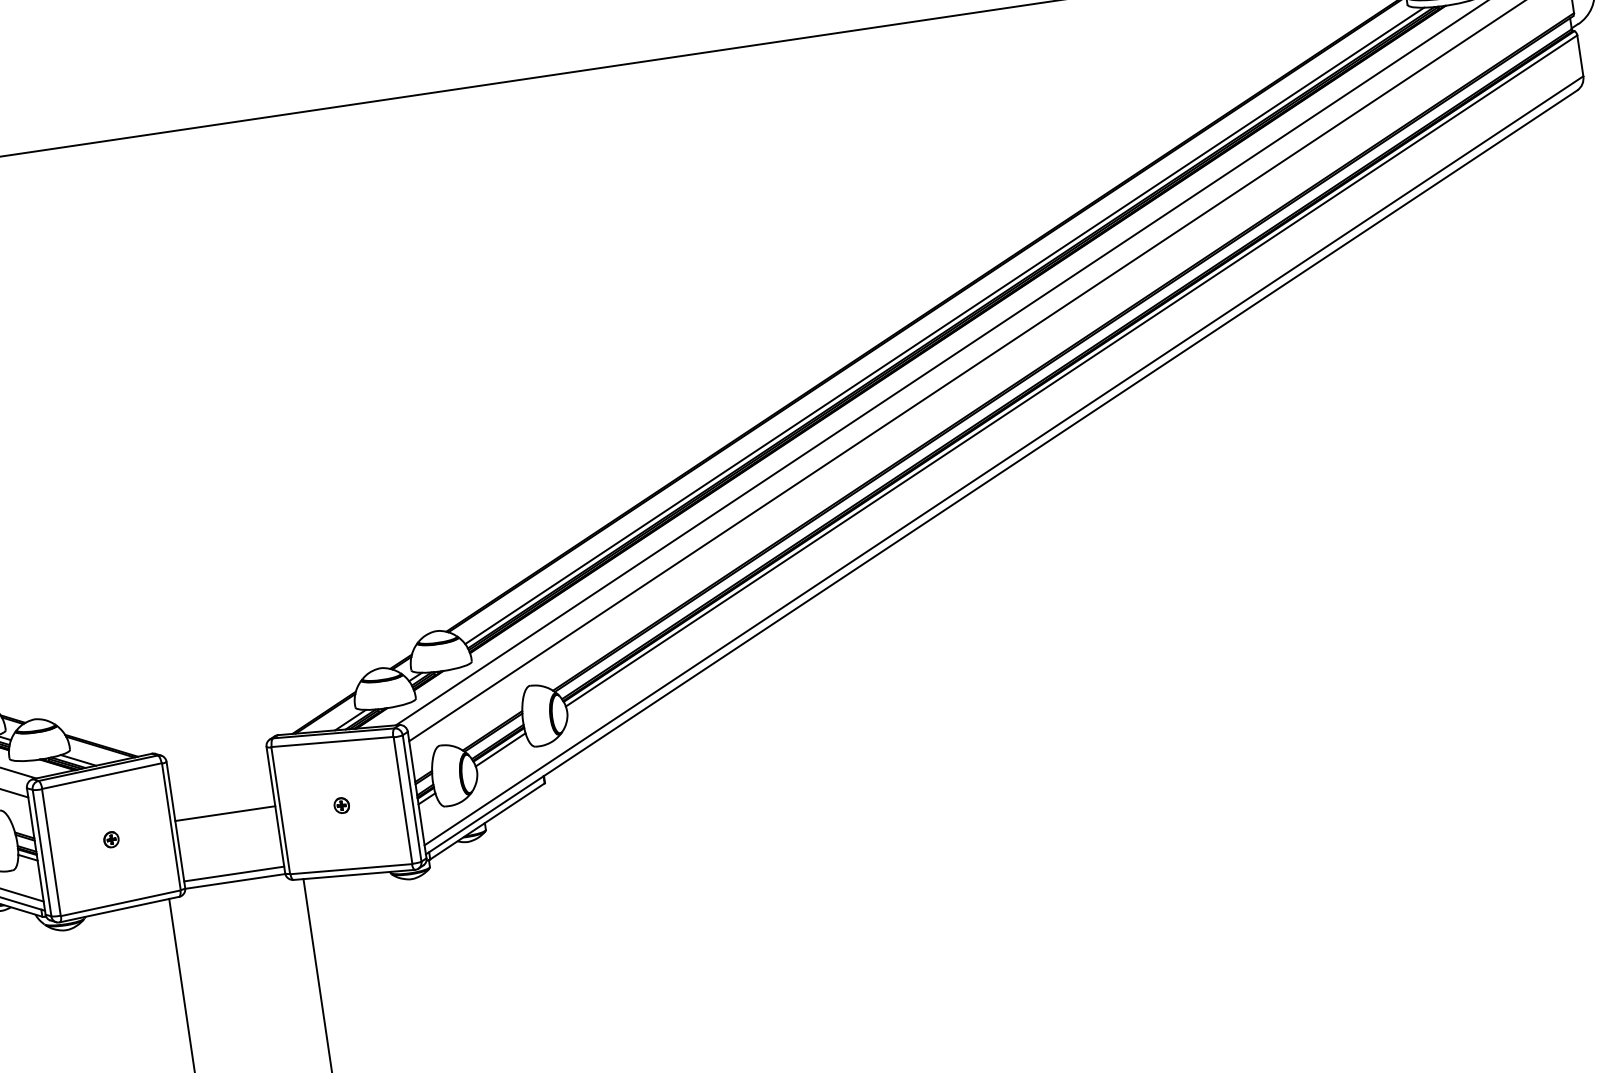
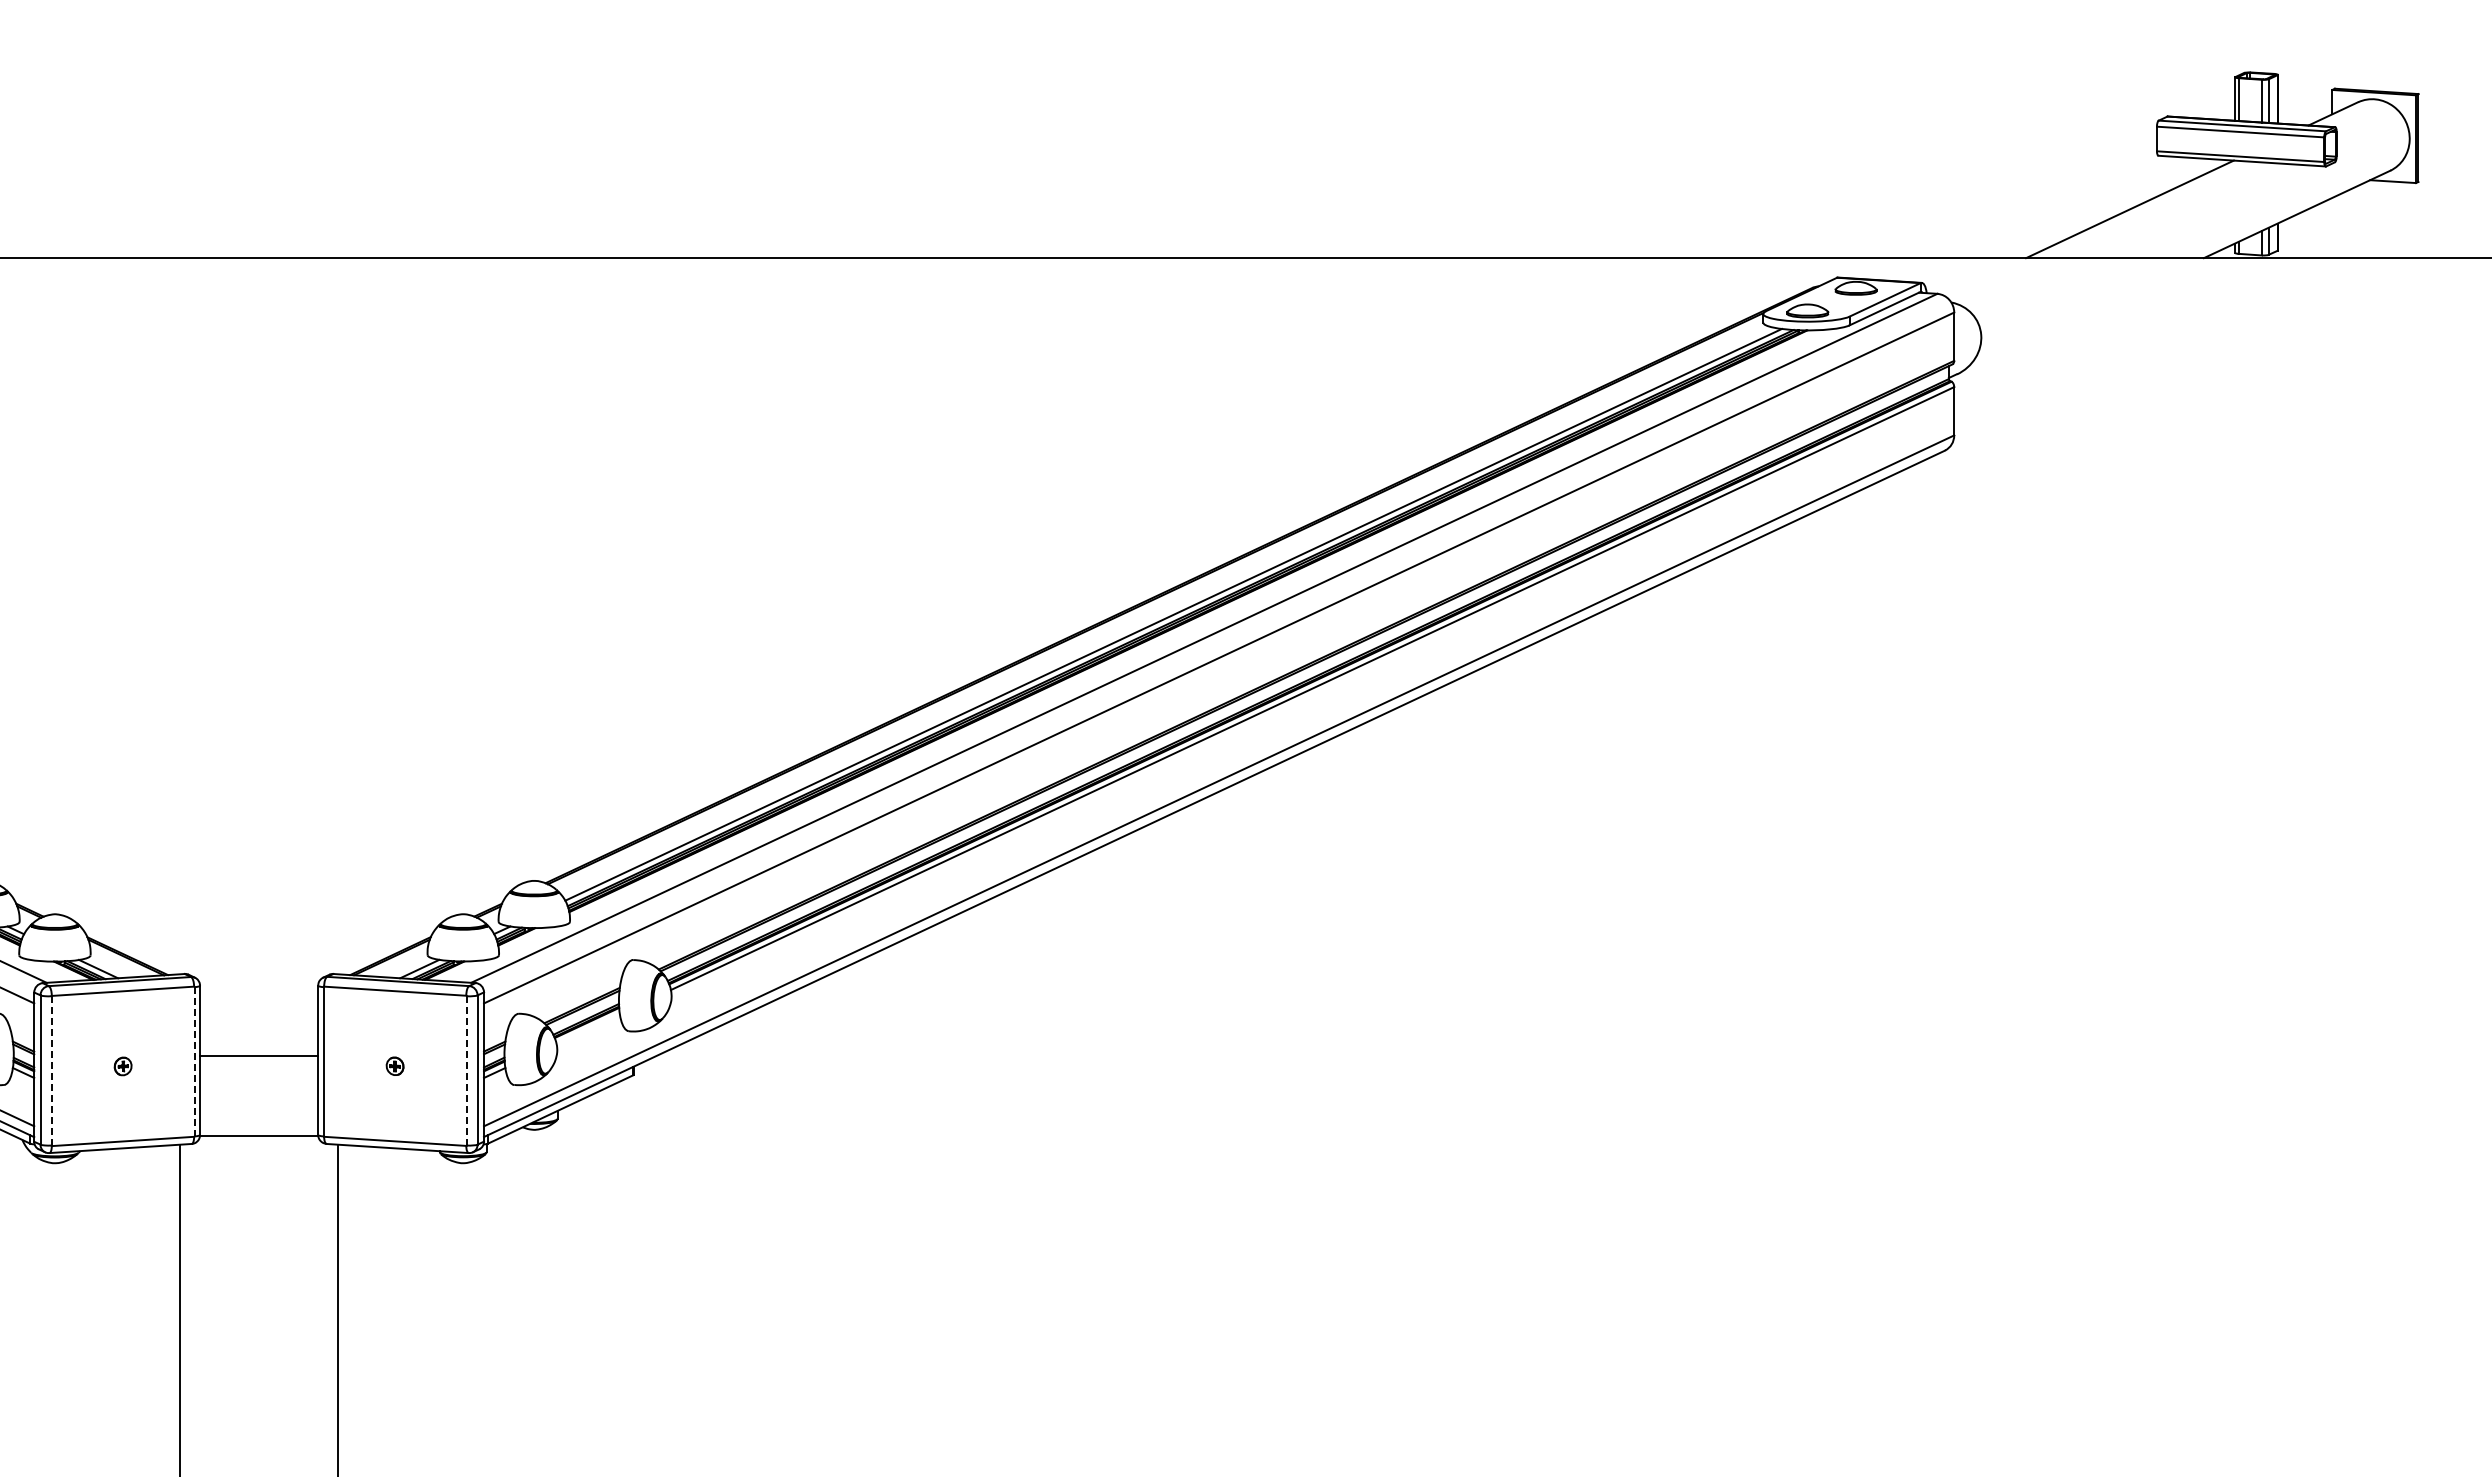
line: (500, 749) -> (587, 1028), removed
line: (402, 800) -> (466, 1070), solid -> dashed
line: (171, 826) -> (194, 1061), solid -> dashed
line: (51, 852) -> (51, 1070), solid -> dashed
line: (234, 874) -> (259, 1127), removed

